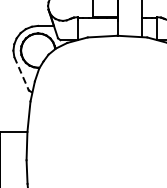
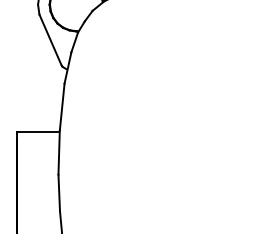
line: (21, 73) -> (50, 40), dashed -> solid

